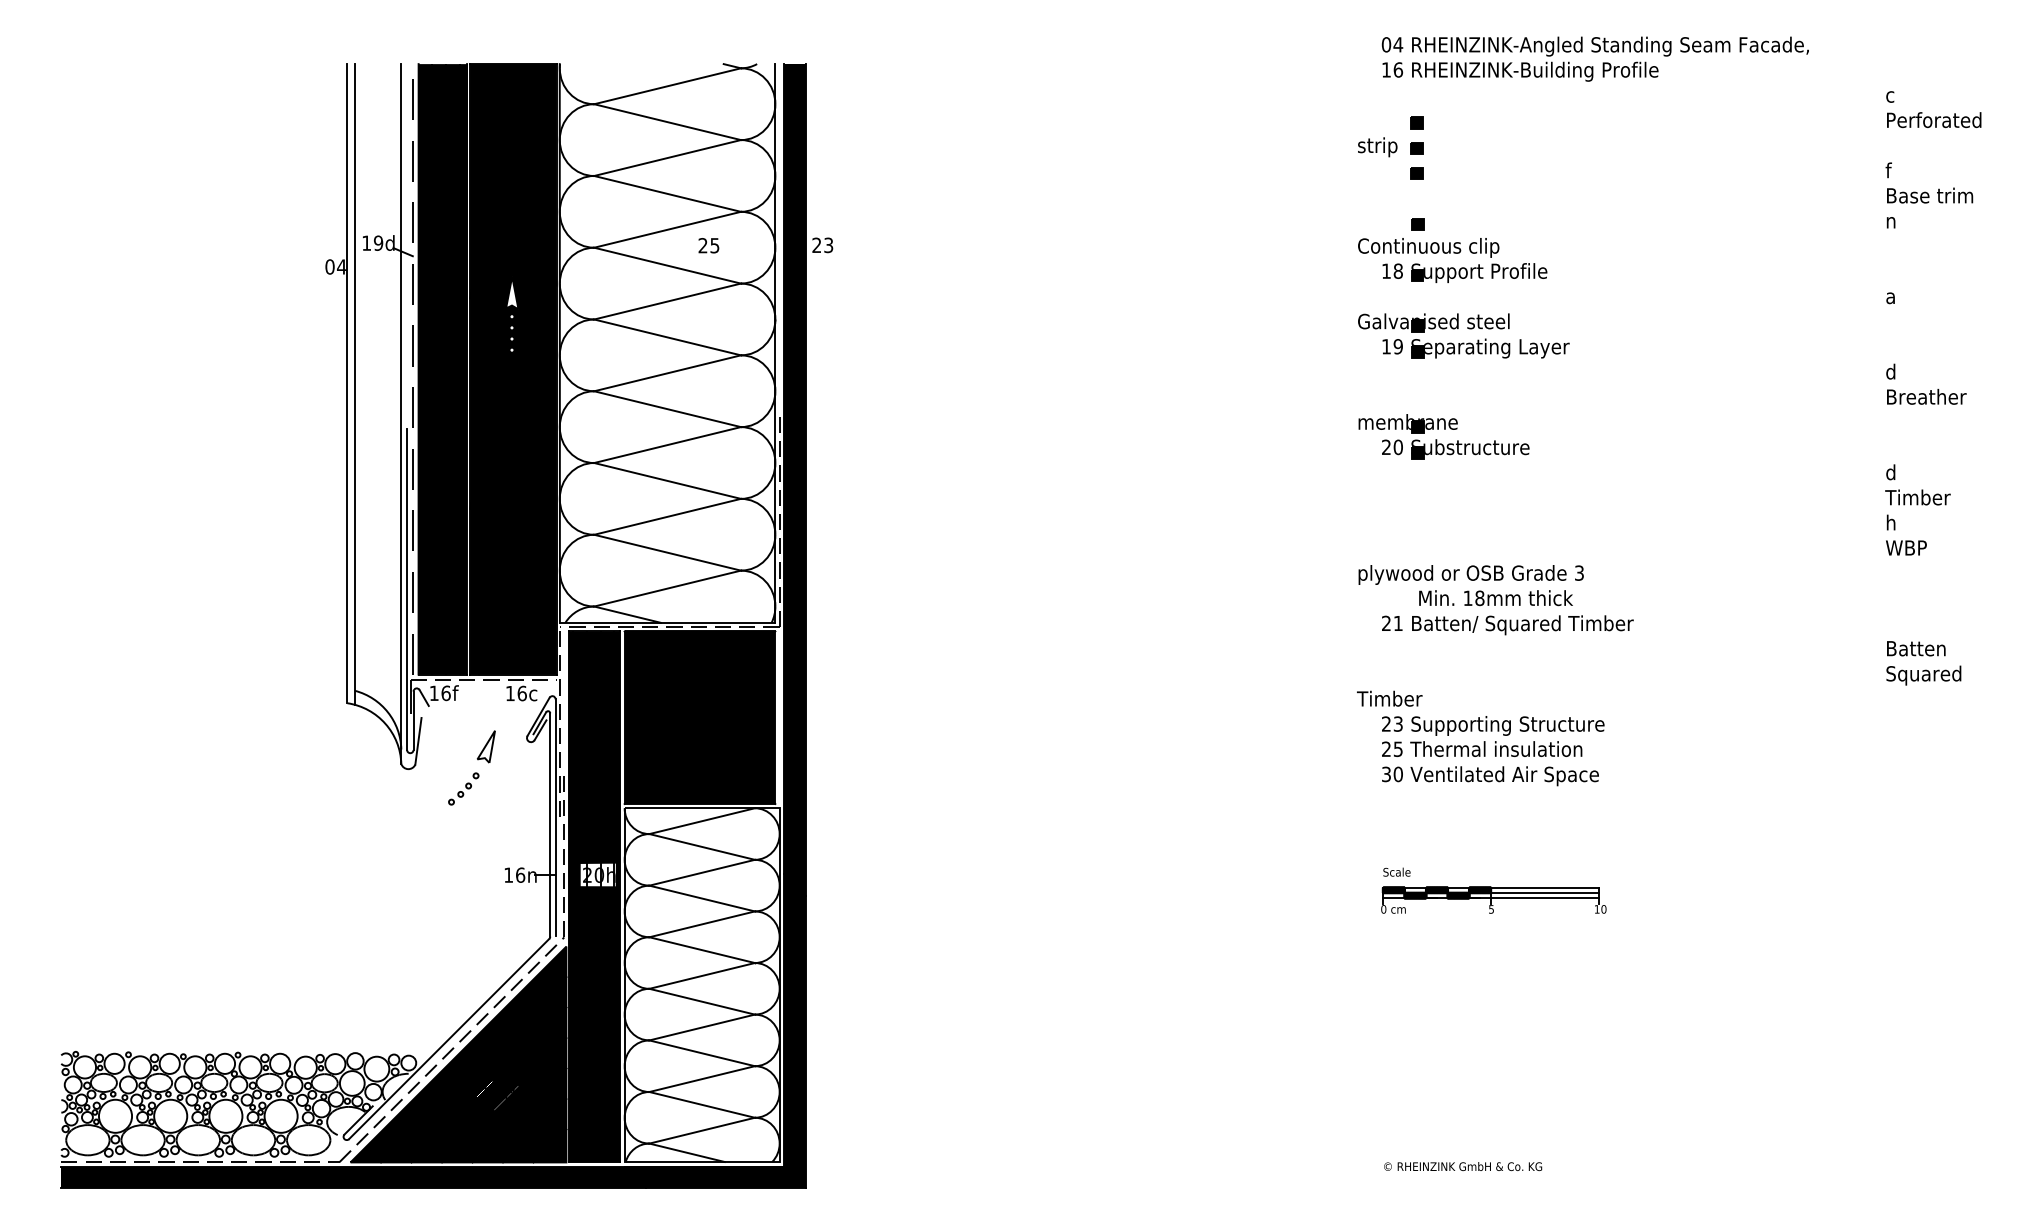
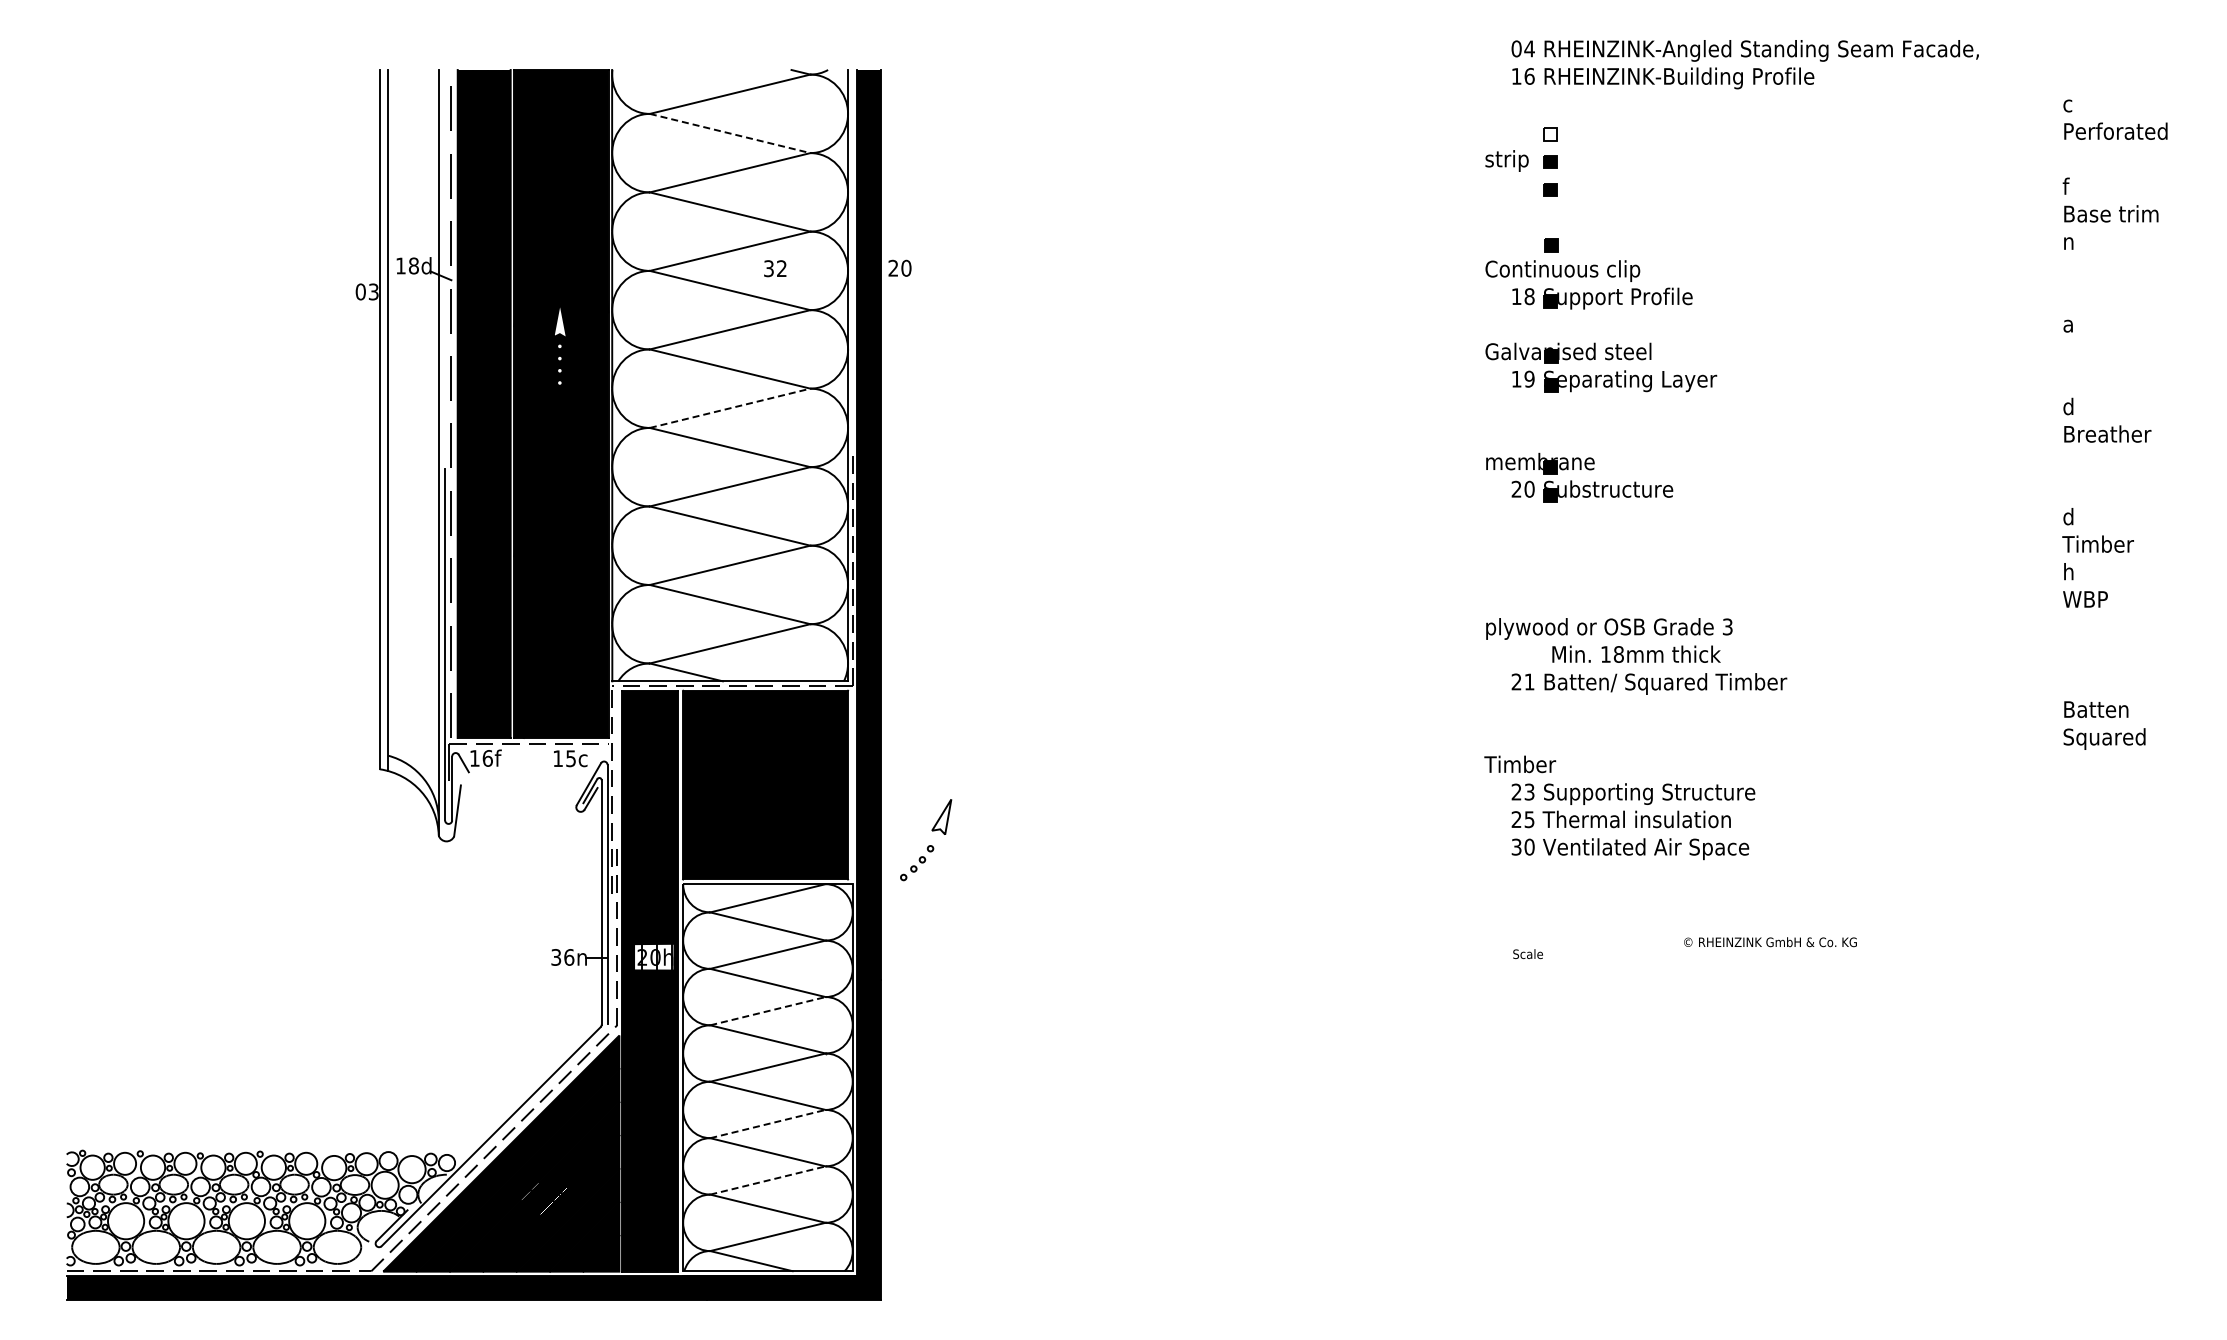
line: (667, 122) -> (730, 133), solid -> dashed
fill: (1416, 123) -> (1549, 134), removed
text: (378, 242) -> (413, 265), 19d -> 18d
text: (828, 244) -> (906, 267), 23 -> 20
text: (709, 245) -> (775, 268), 25 -> 32
text: (341, 266) -> (373, 291), 04 -> 03
line: (667, 373) -> (730, 408), solid -> dashed
text: (522, 693) -> (571, 758), 16c -> 15c
part: (472, 768) -> (926, 840), moved
text: (508, 875) -> (556, 957), 16n -> 36n
part: (1493, 899) -> (1633, 984), removed
line: (702, 924) -> (768, 1011), solid -> dashed
line: (702, 1026) -> (768, 1123), solid -> dashed
line: (702, 1079) -> (768, 1180), solid -> dashed
text: (1463, 1166) -> (1770, 942), moved

